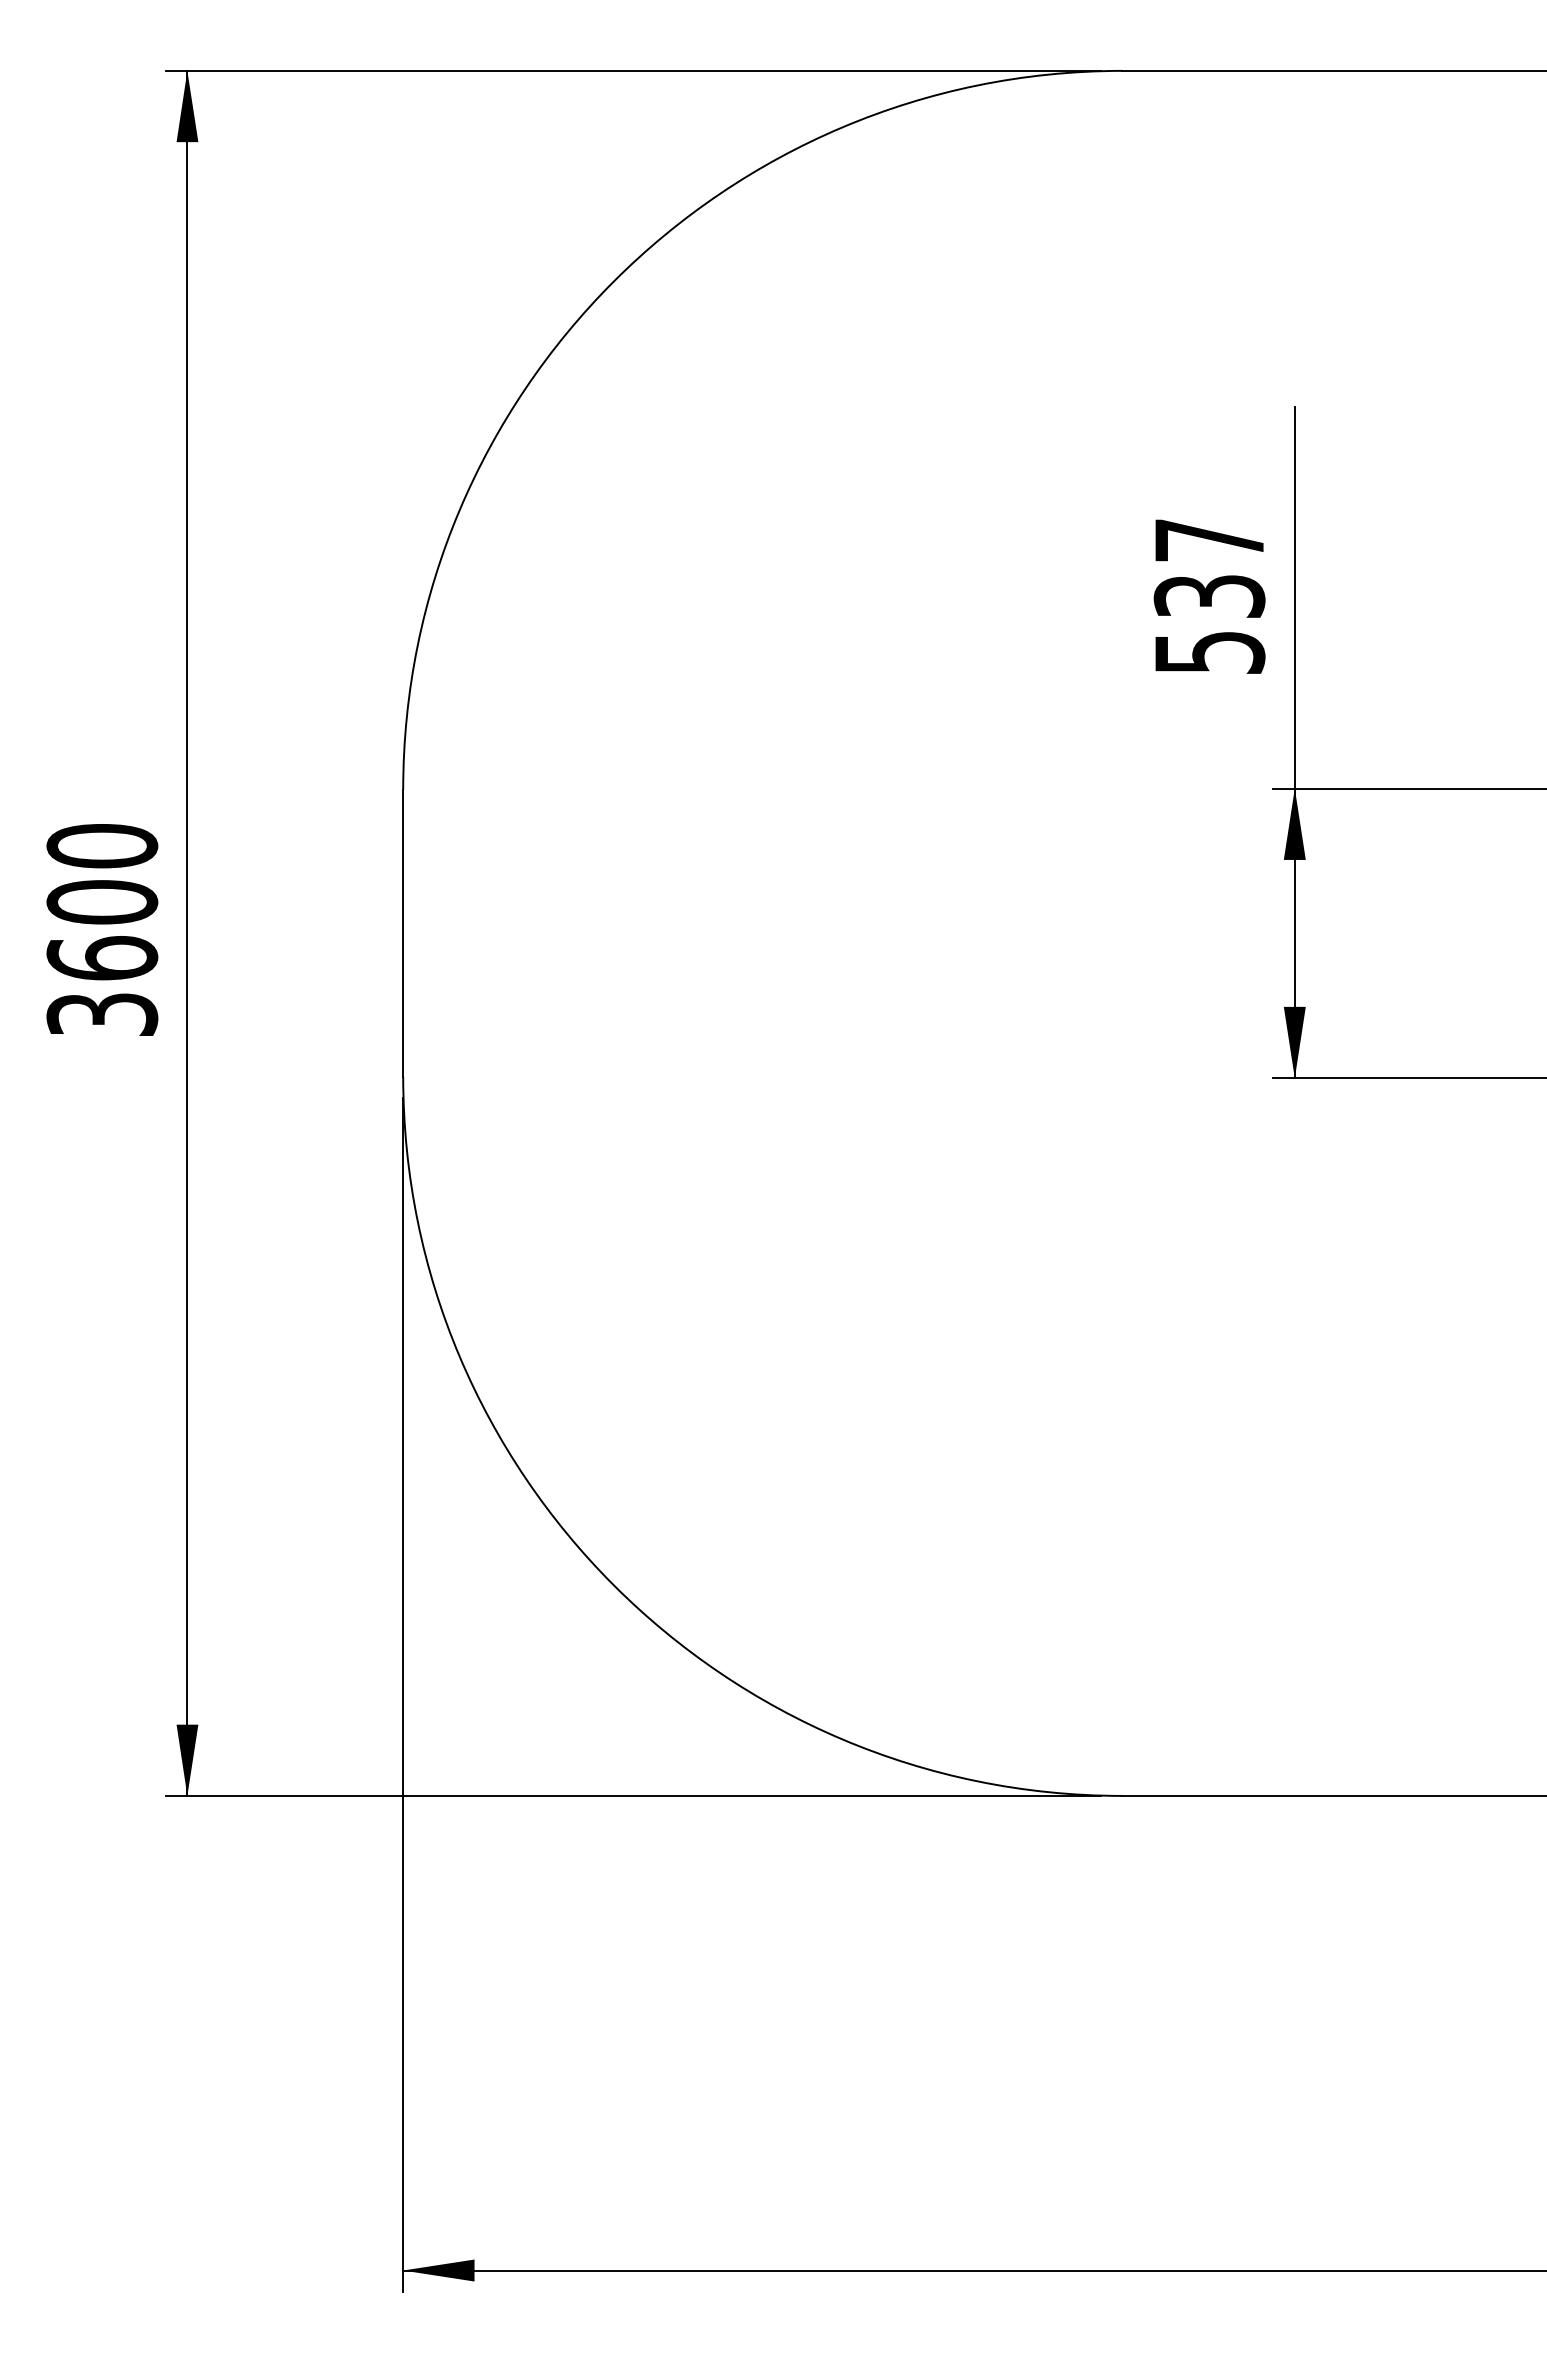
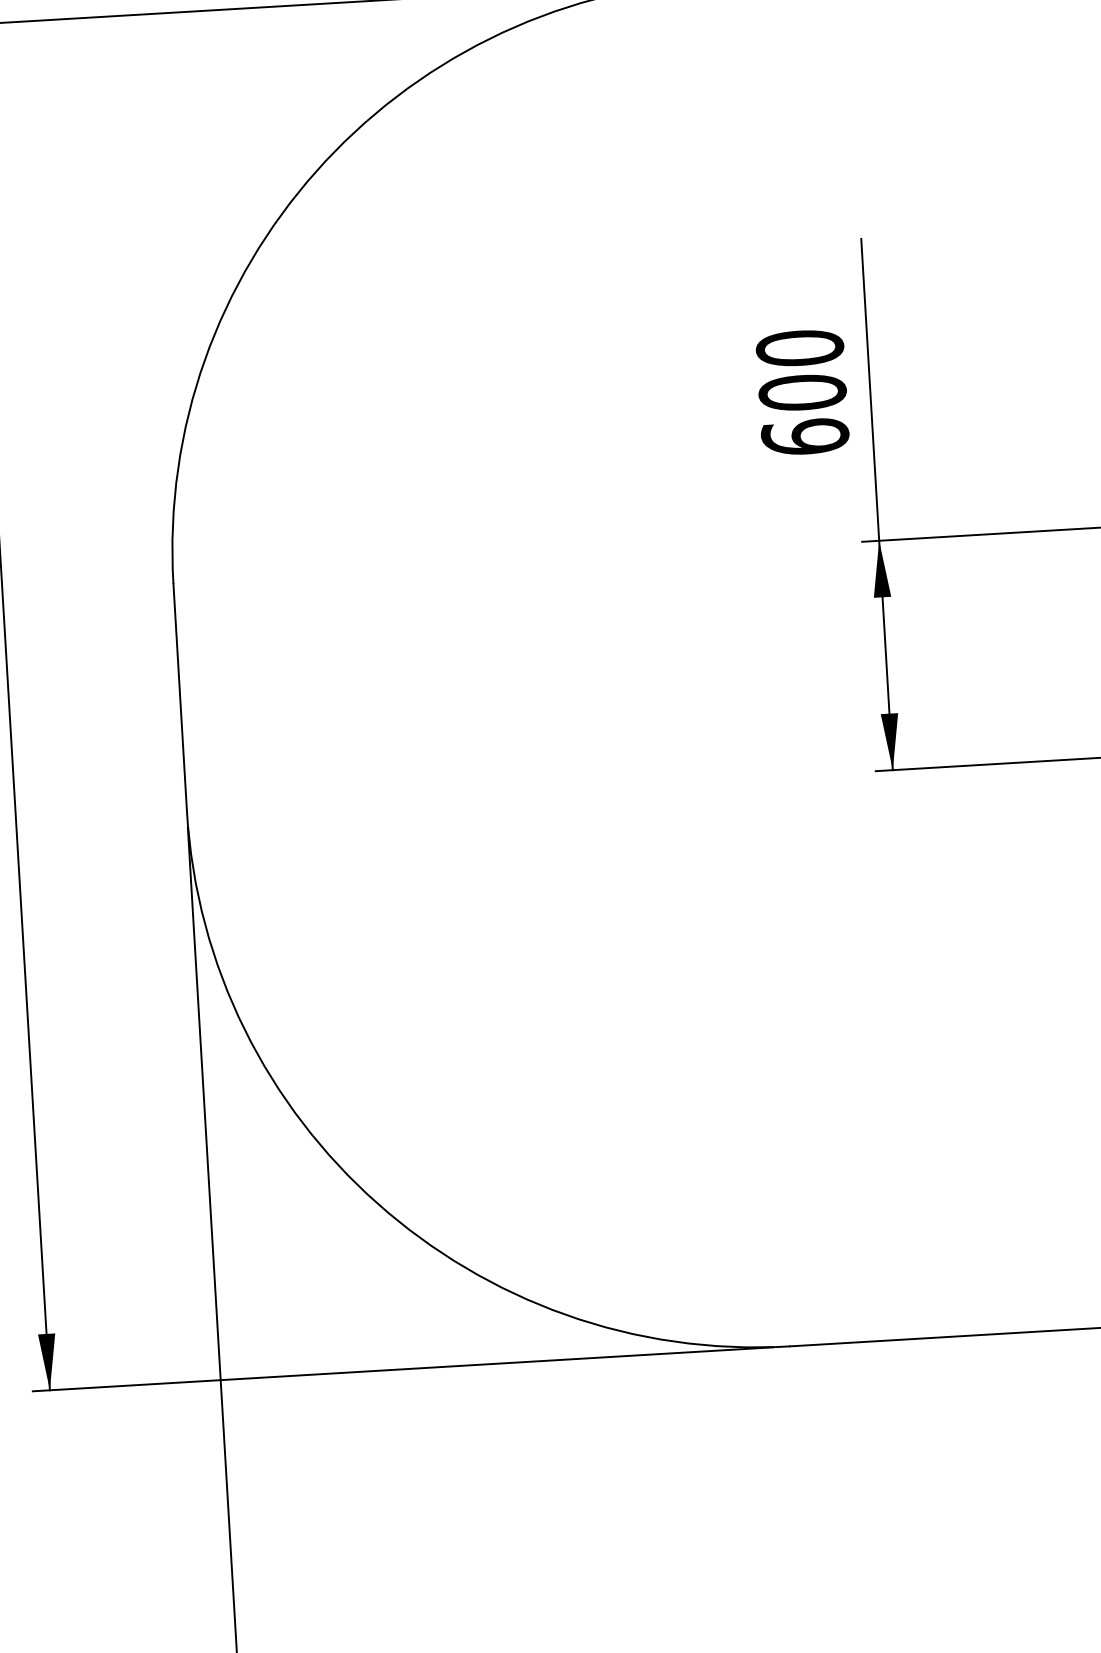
text: (1209, 596) -> (802, 392), 537 -> 600

